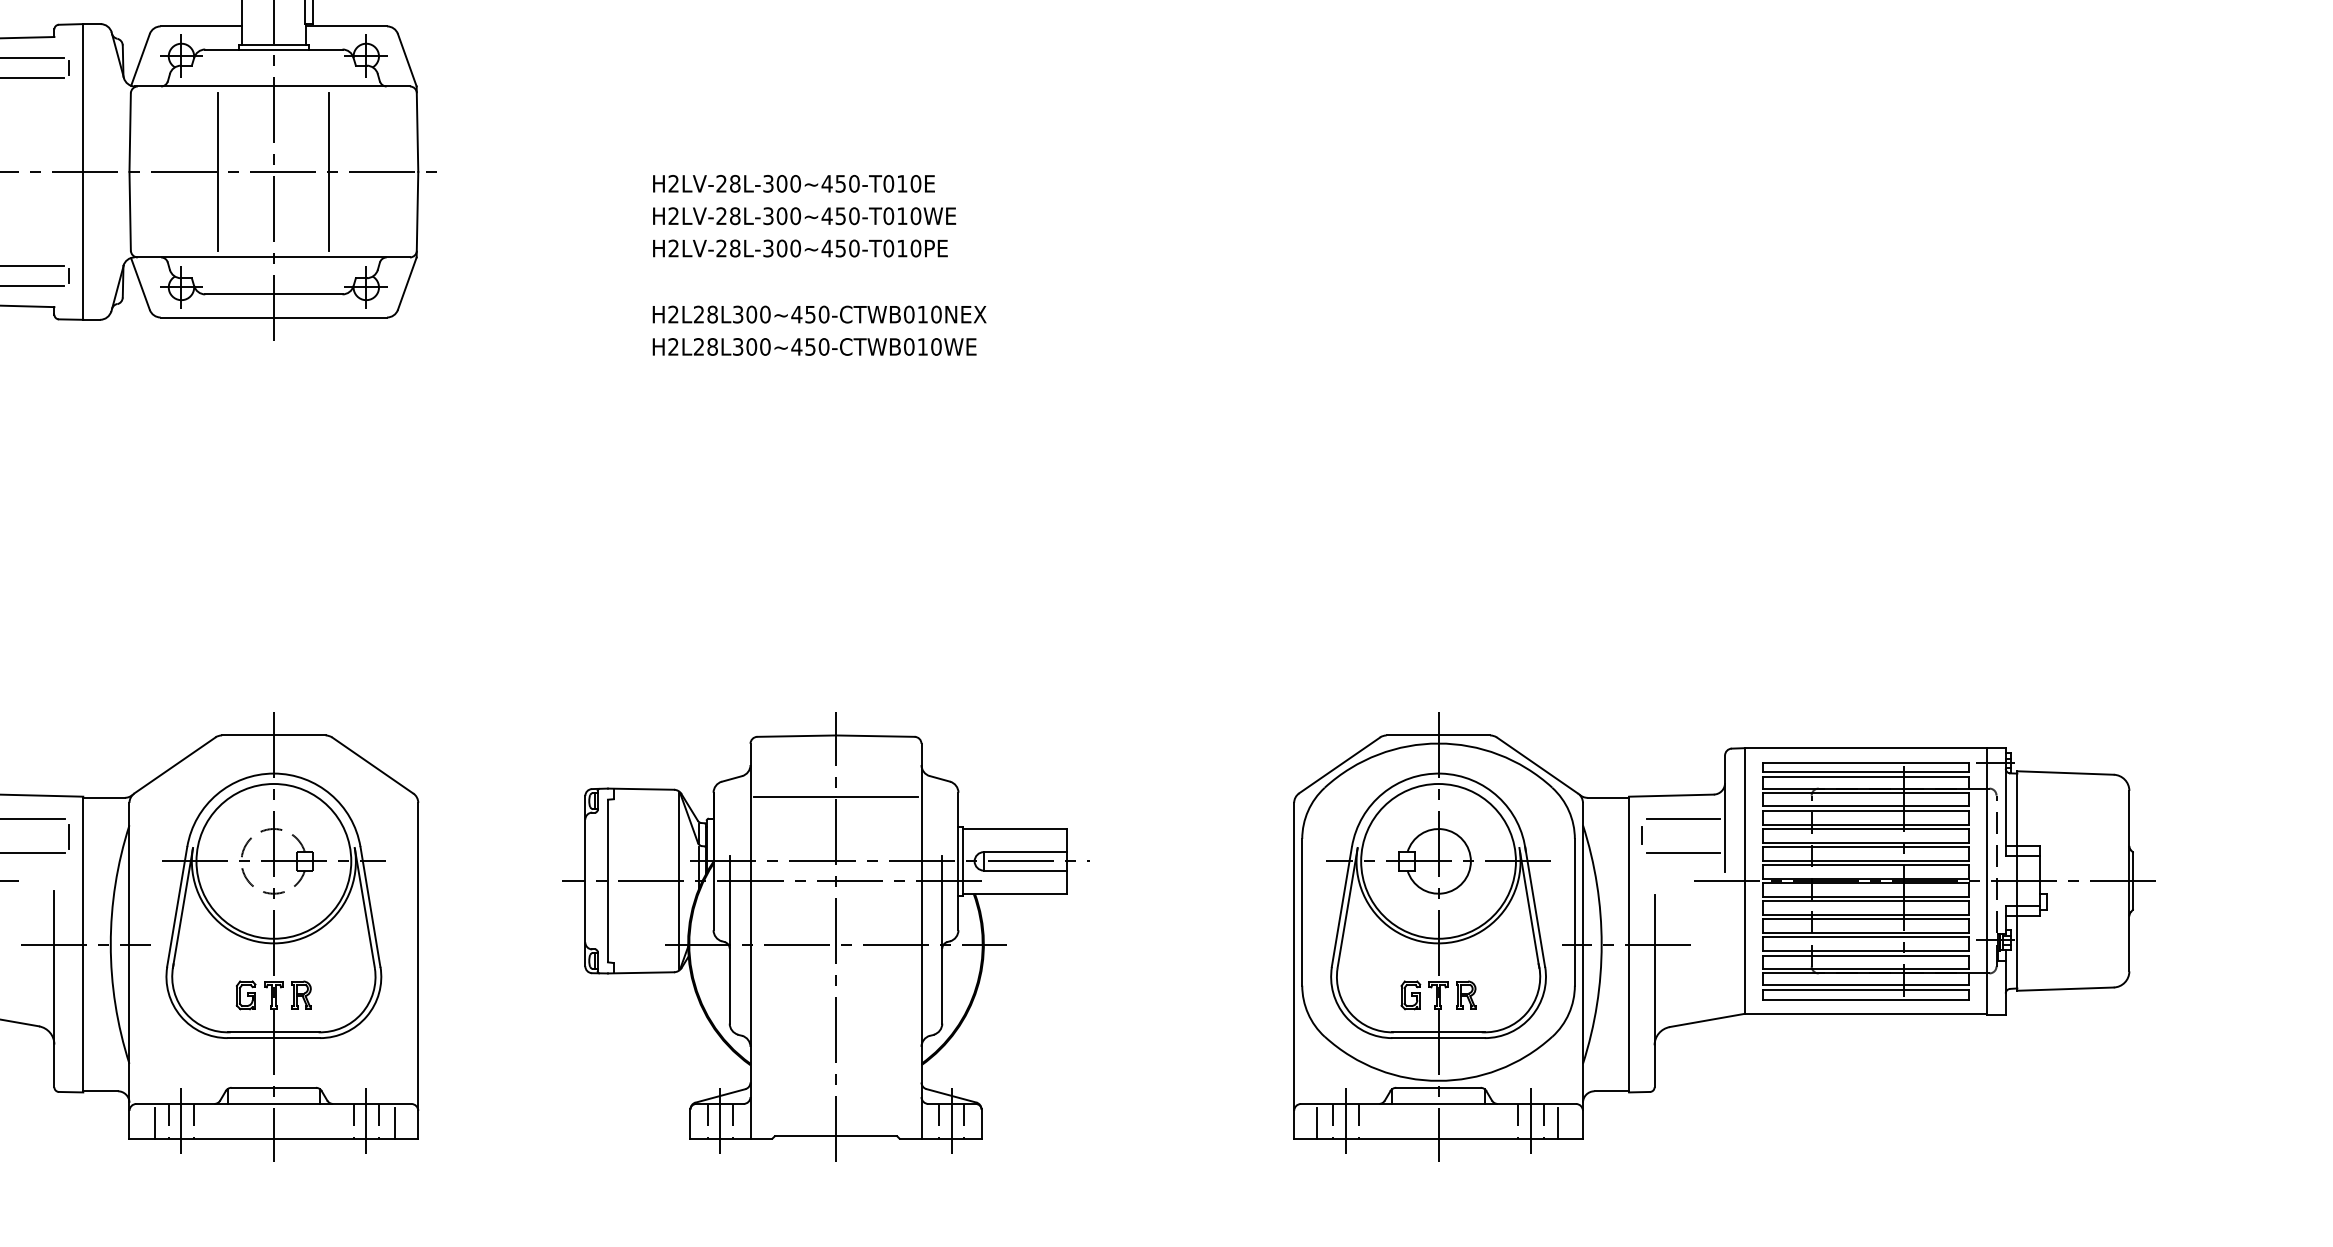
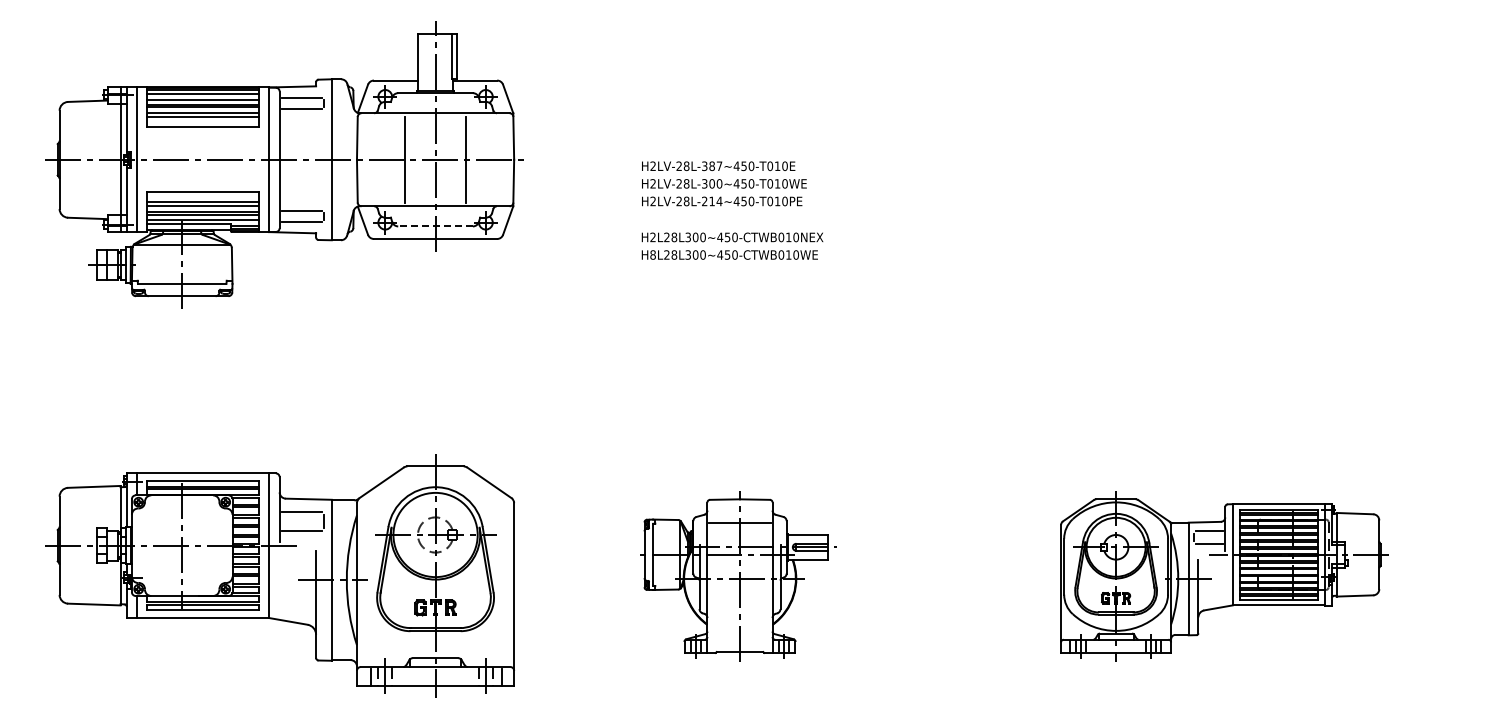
text: (788, 184) -> (715, 166), H2LV-28L-300~450-T010E -> H2LV-28L-387~450-T010E
text: (782, 248) -> (712, 201), H2LV-28L-300~450-T010PE -> H2LV-28L-214~450-T010PE
line: (273, 294) -> (435, 226), solid -> dashed
text: (672, 345) -> (652, 254), H2L28L300~450-CTWB010WE -> H8L28L300~450-CTWB010WE
part: (826, 935) -> (736, 575), size x0.7
part: (1723, 935) -> (1224, 575), size x0.7

